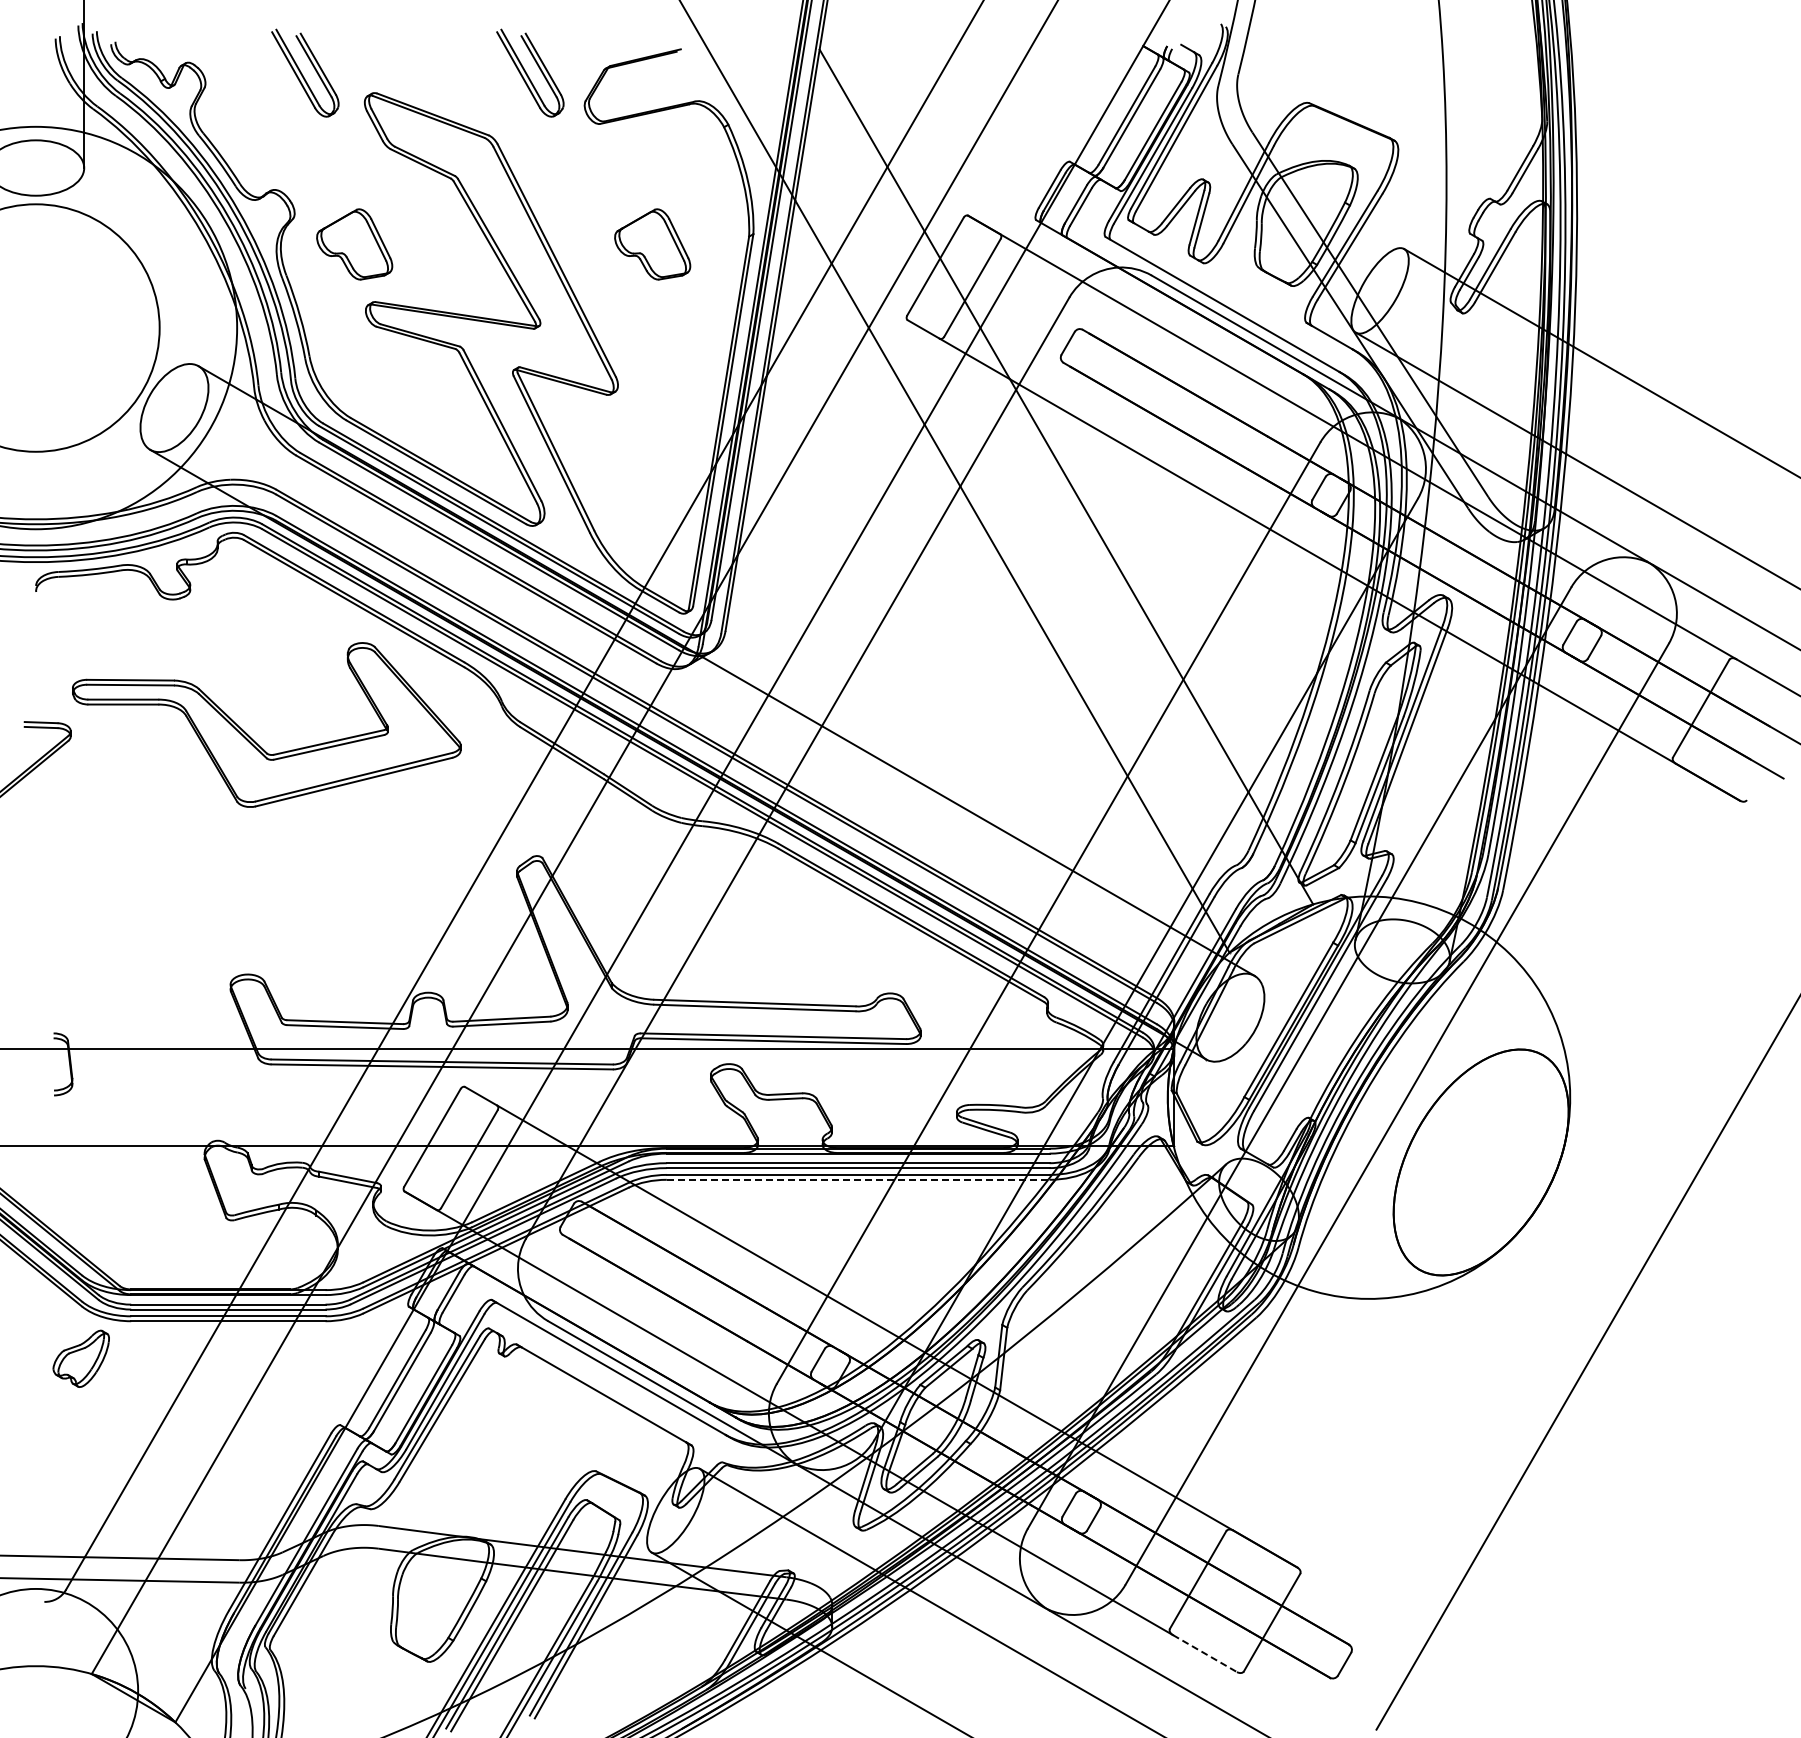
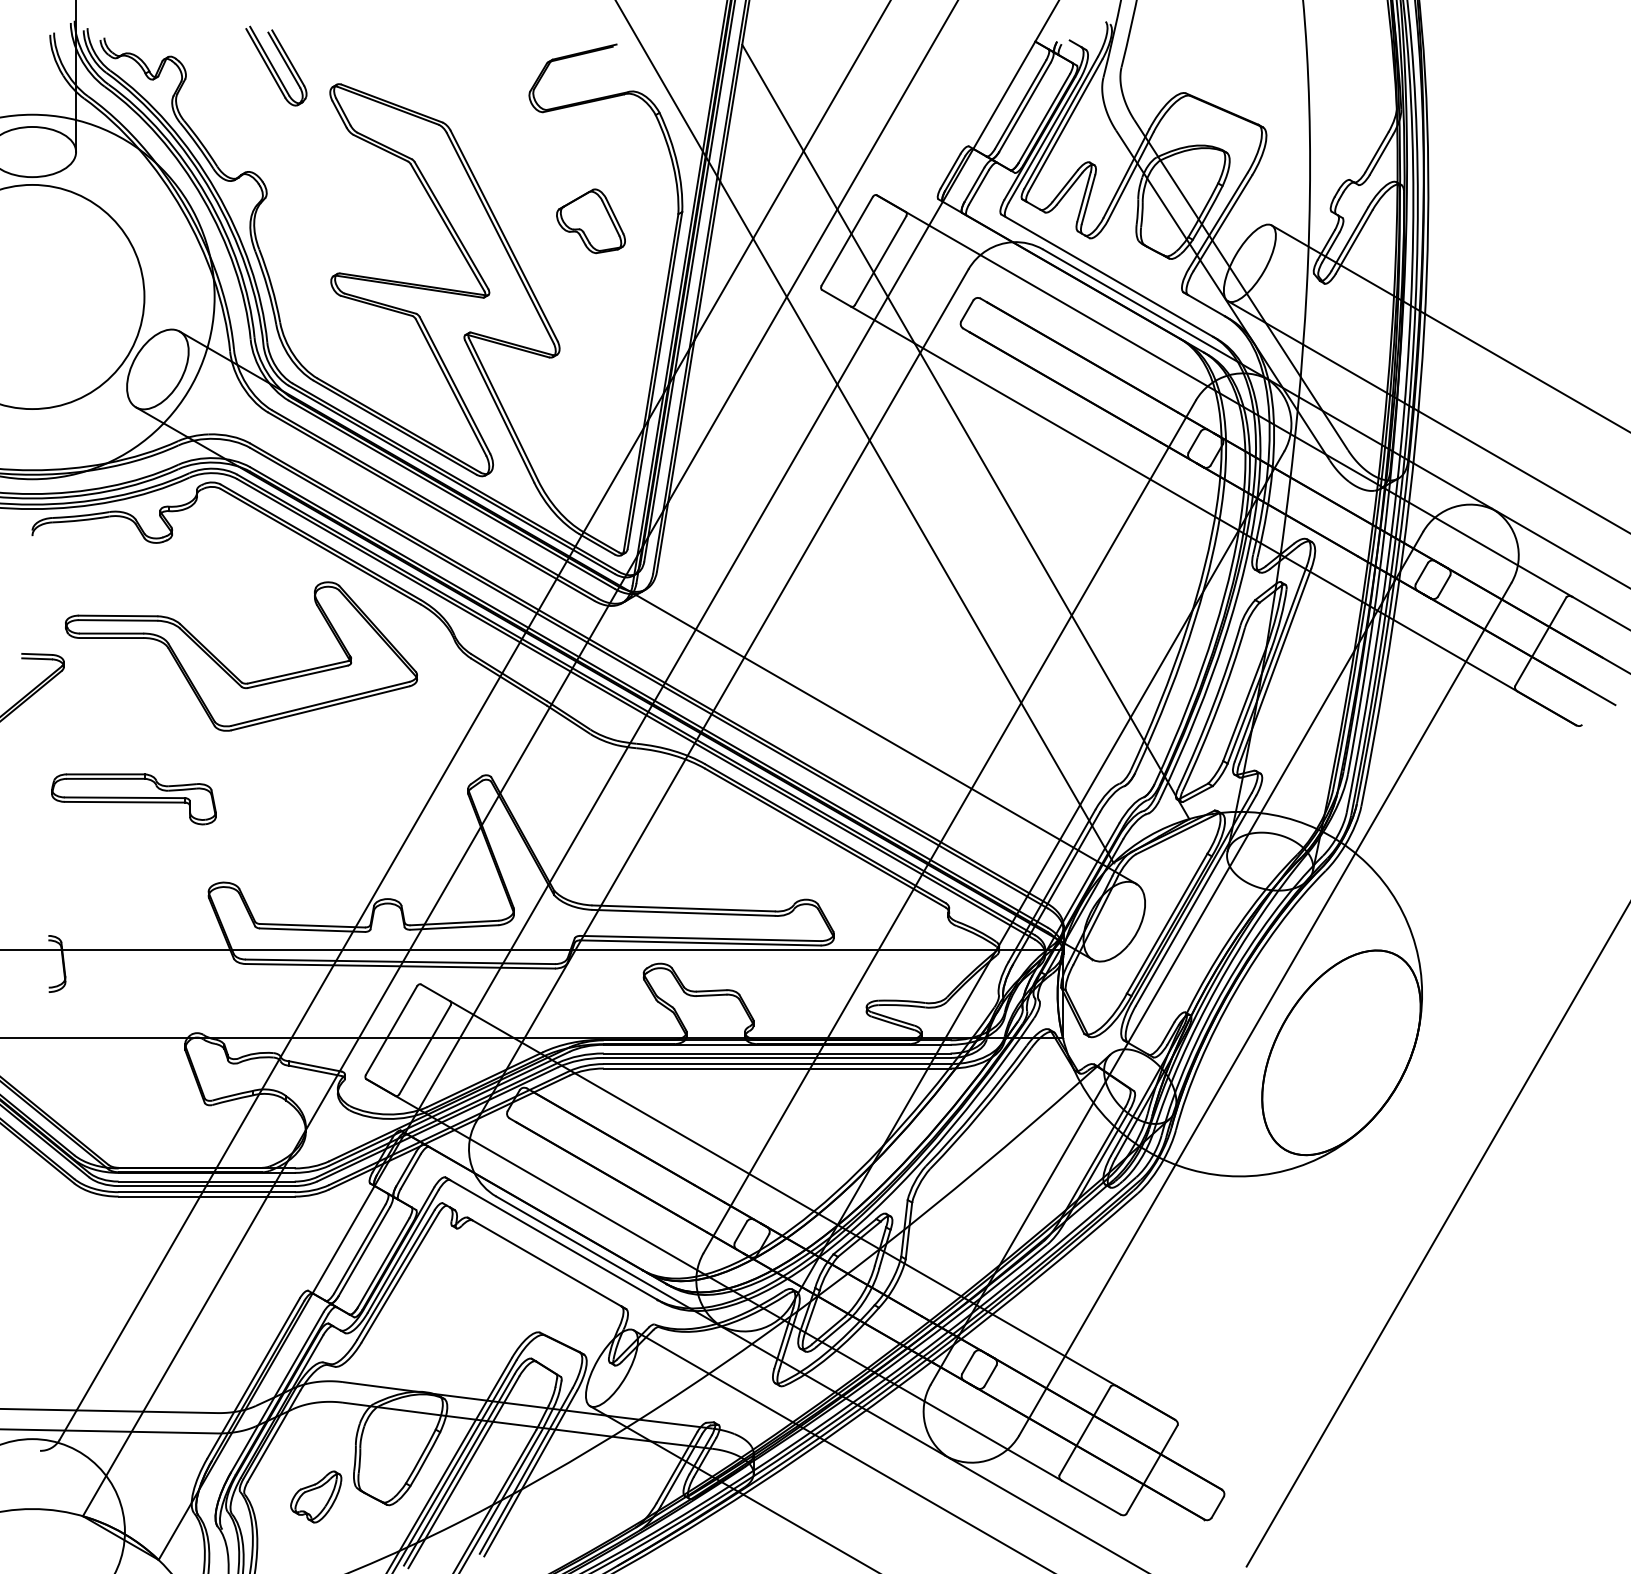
part: (530, 72) -> (480, 65), removed
part: (354, 244) -> (320, 221), removed
part: (147, 882) -> (133, 799), added
line: (858, 1179) -> (777, 1068), dashed -> solid
part: (80, 1358) -> (315, 1496), moved
line: (1204, 1653) -> (1090, 1497), dashed -> solid

